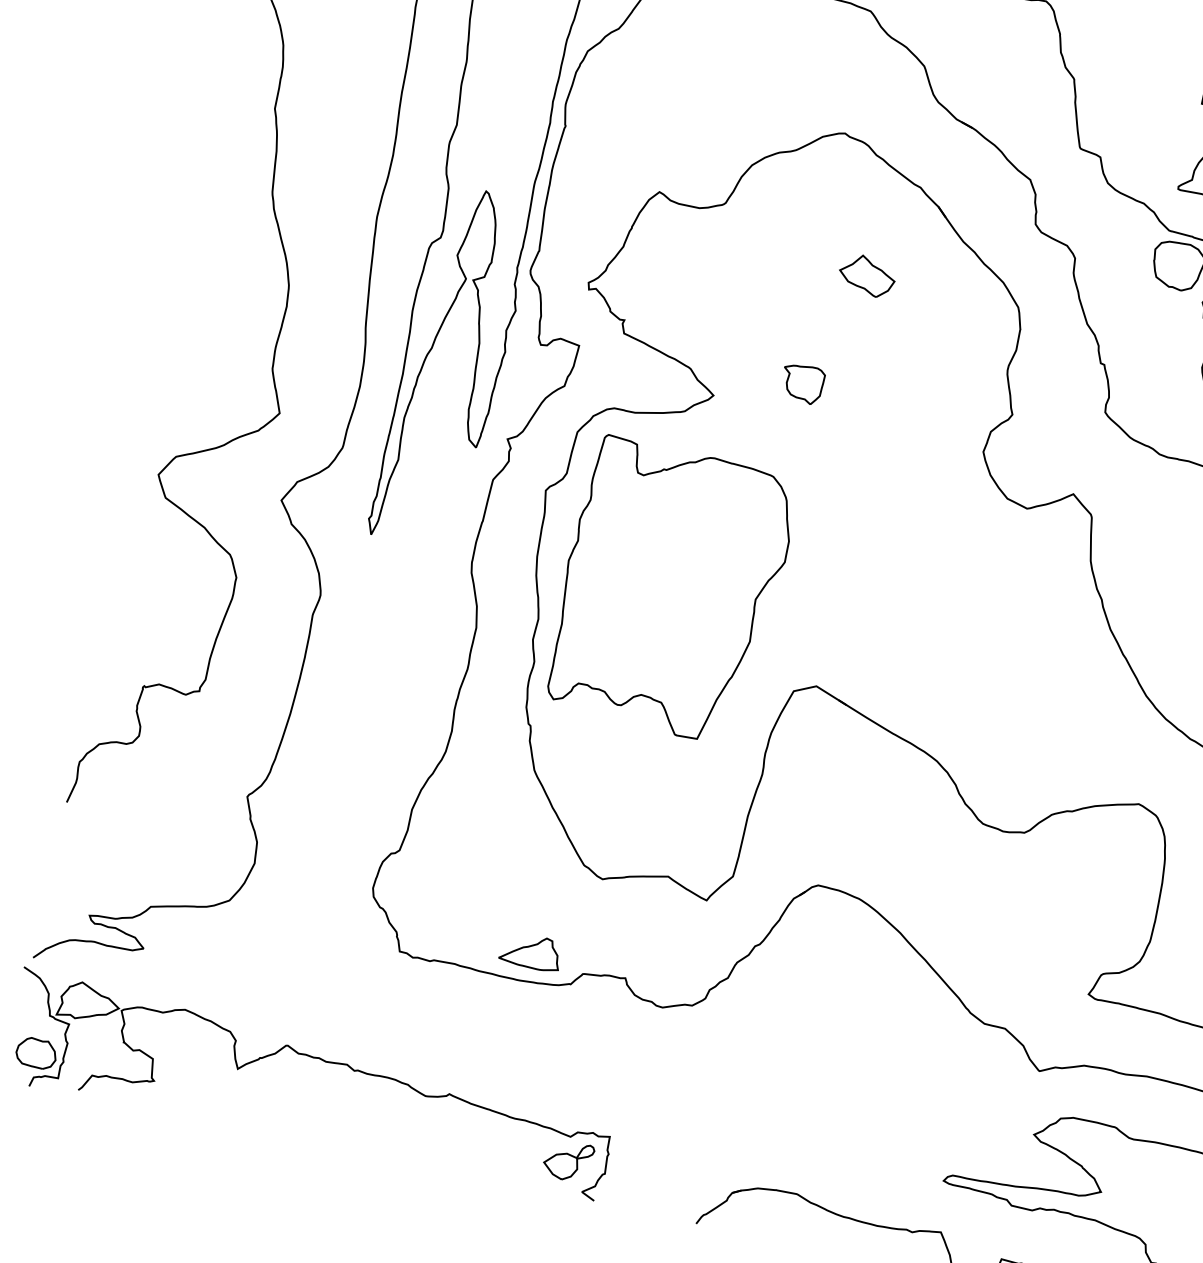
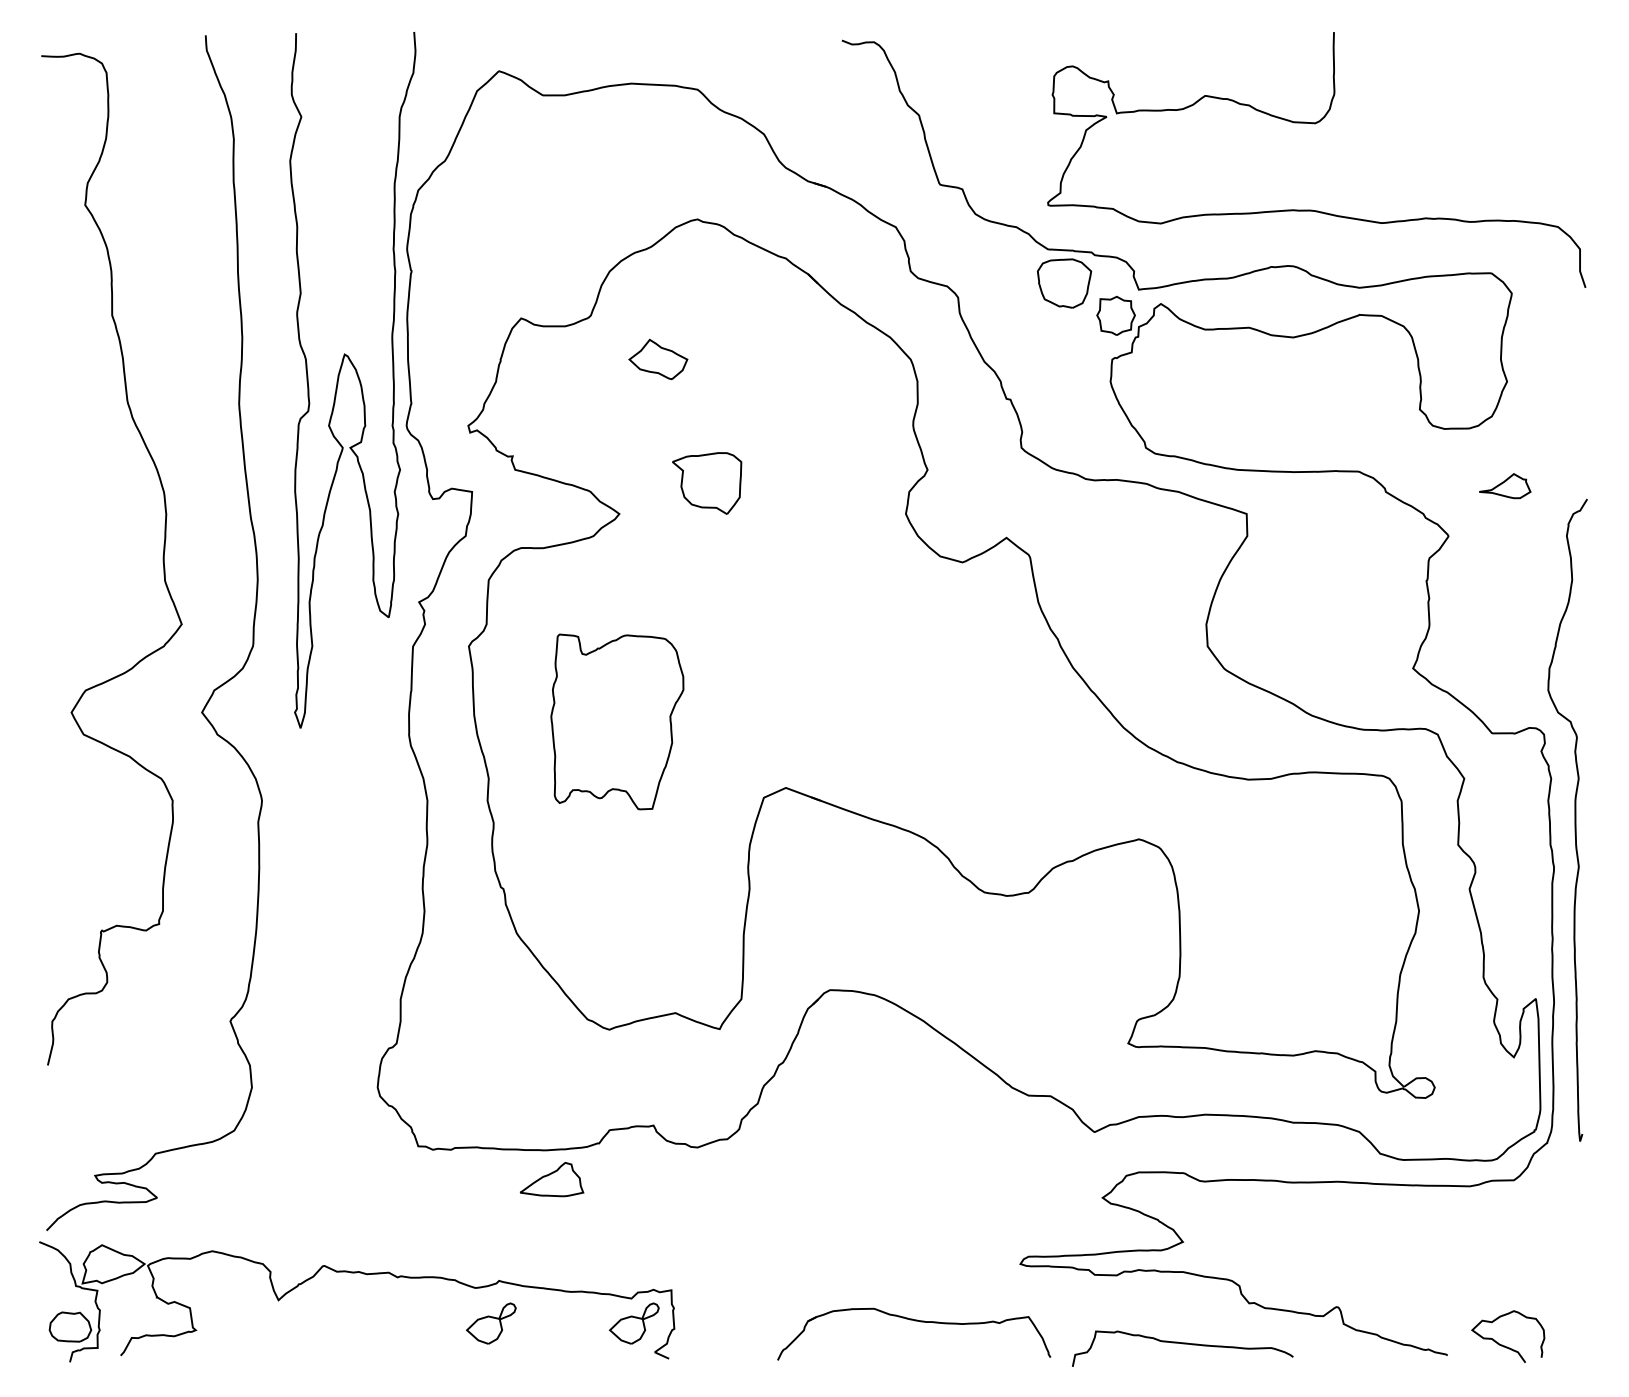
part: (867, 275) -> (658, 359), moved
part: (802, 383) -> (707, 482), size x1.6
part: (670, 590) -> (617, 721), size x0.6
part: (530, 951) -> (551, 1179), moved
part: (433, 1132) -> (491, 1323), added

